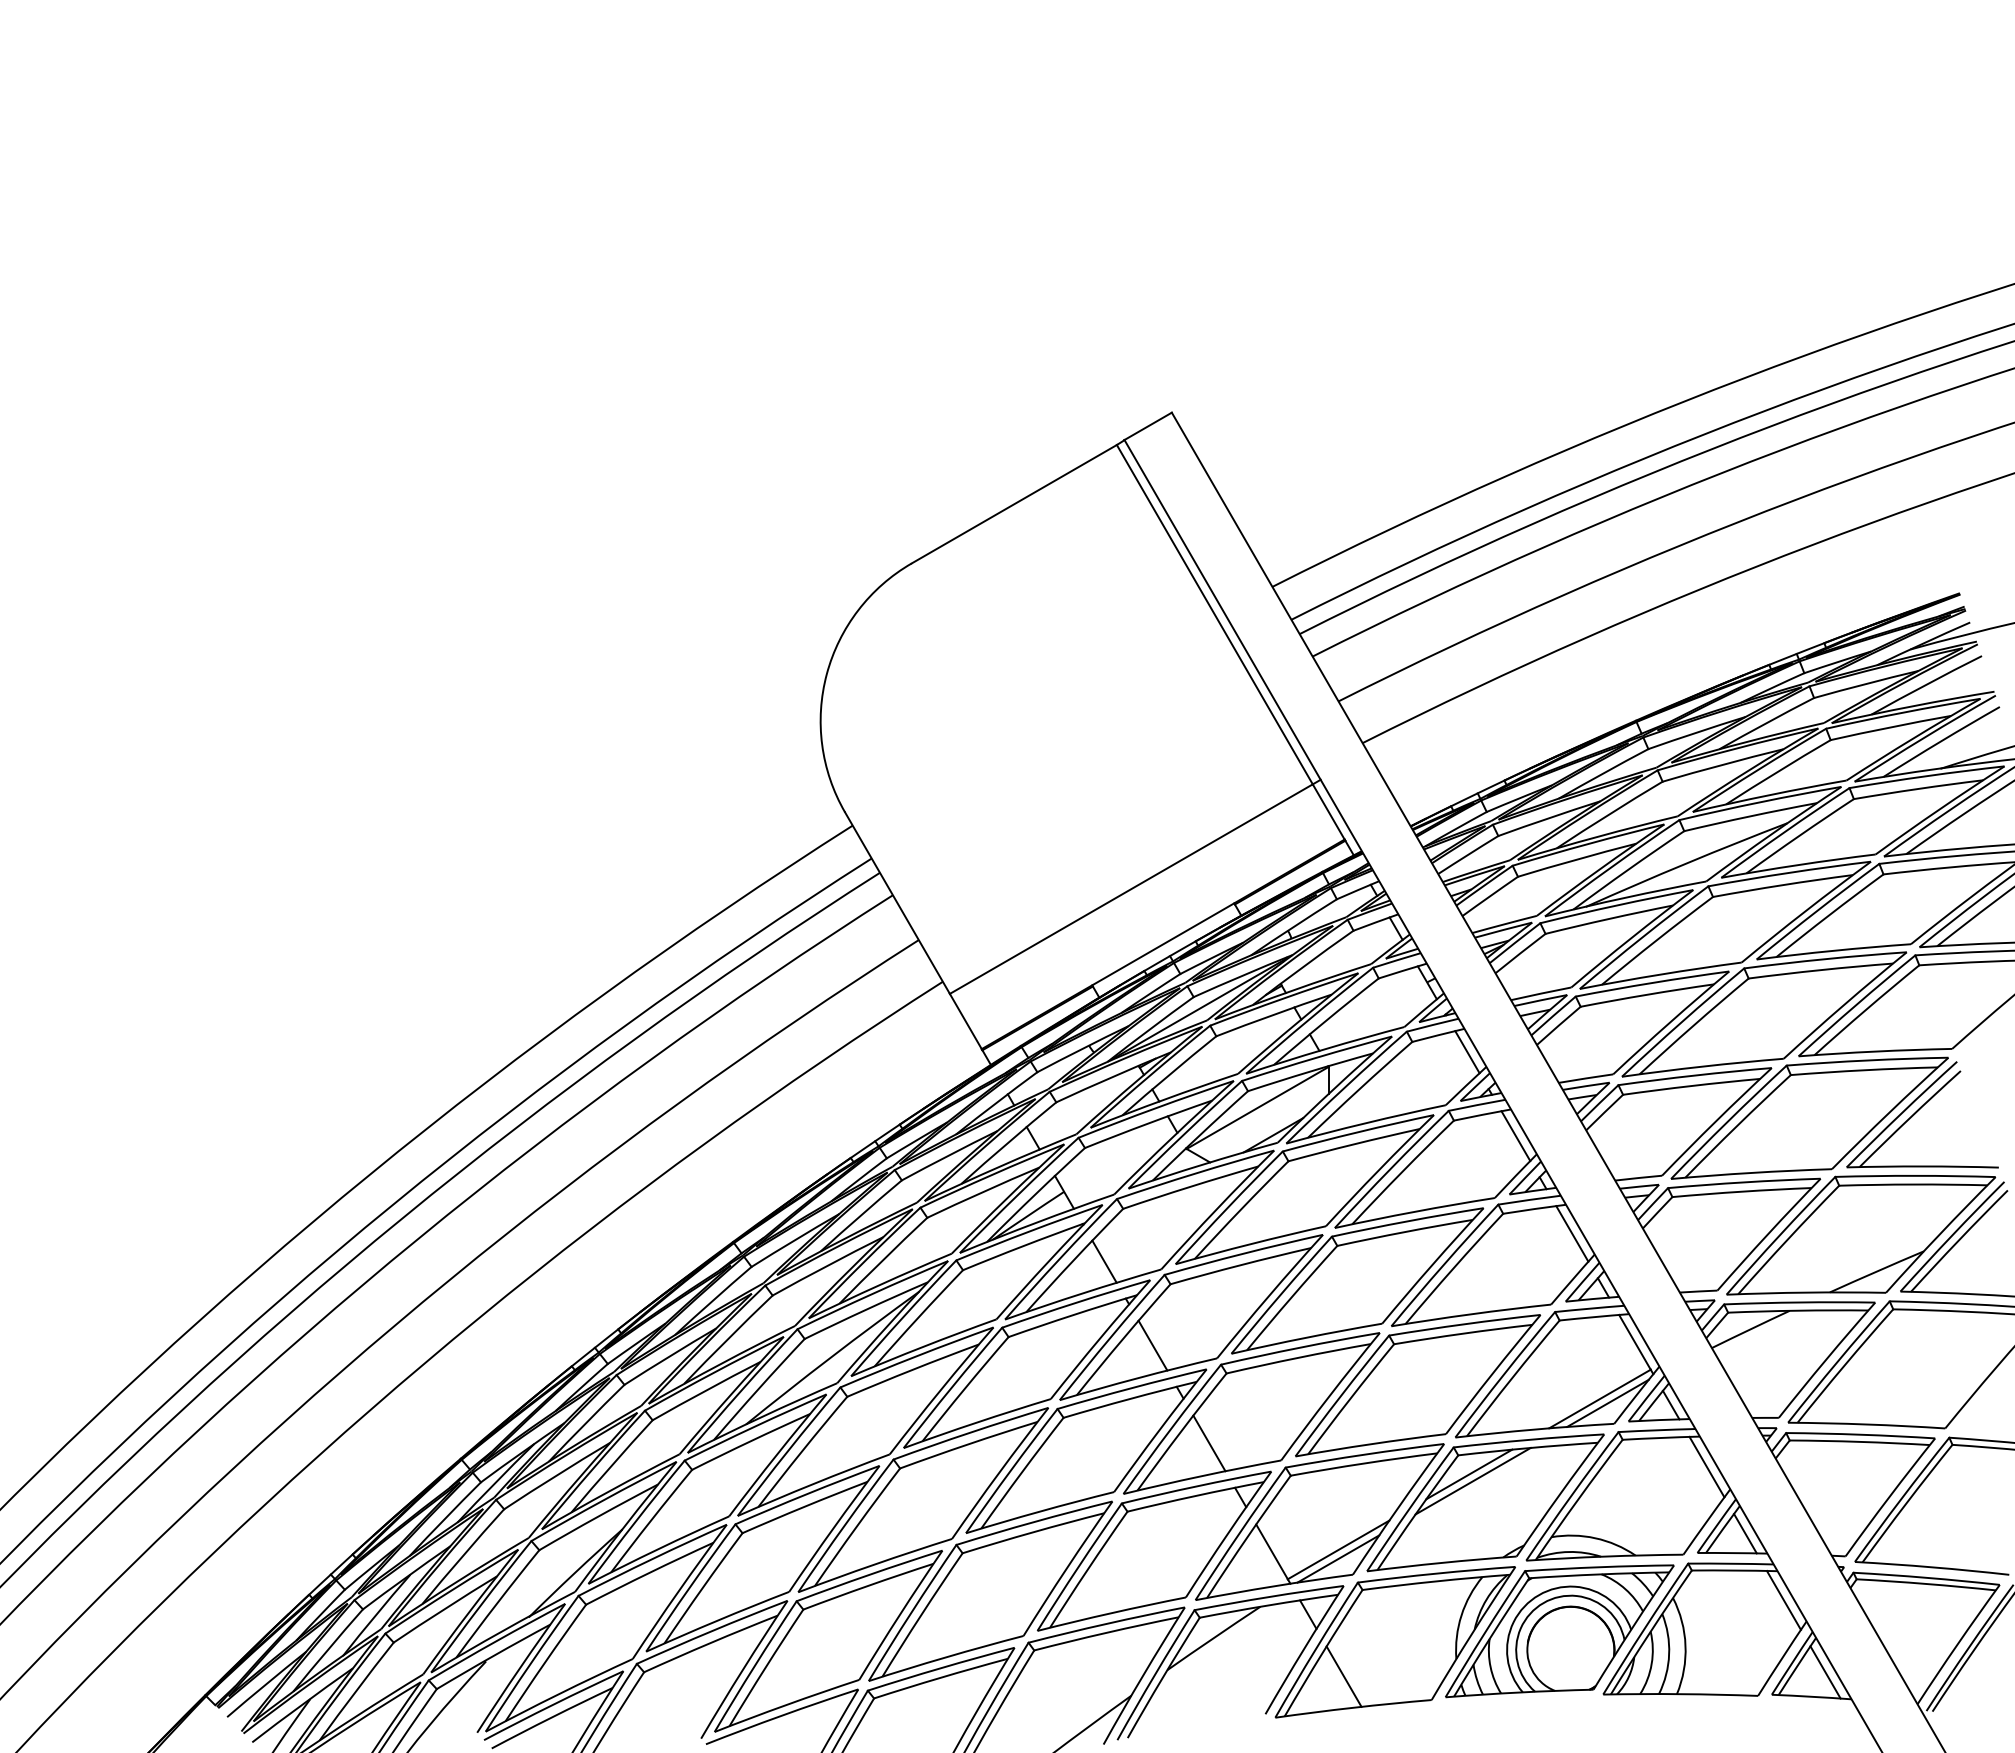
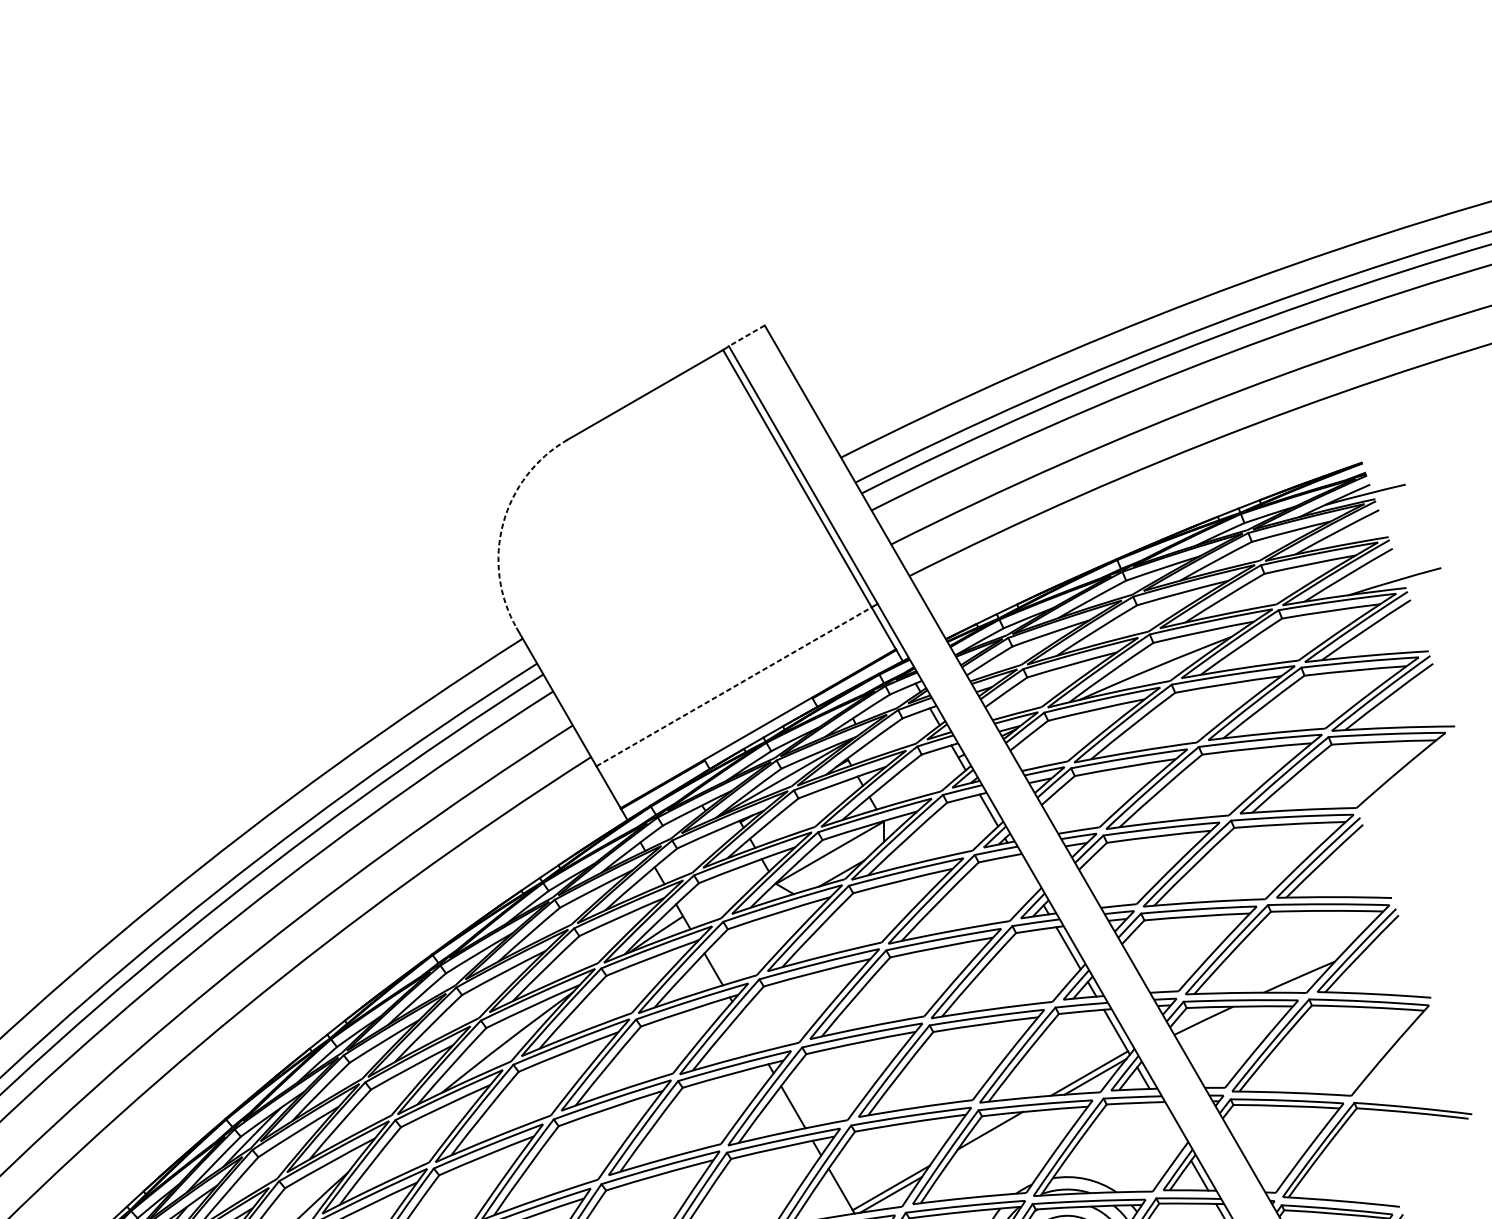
line: (1147, 426) -> (746, 335), solid -> dashed
arc: (826, 674) -> (502, 524), solid -> dashed
line: (1131, 889) -> (734, 687), solid -> dashed
line: (1515, 1136) -> (1025, 874), removed
line: (1152, 1345) -> (750, 1032), removed
line: (1706, 1466) -> (1170, 1124), removed
line: (1472, 1480) -> (992, 1135), removed

